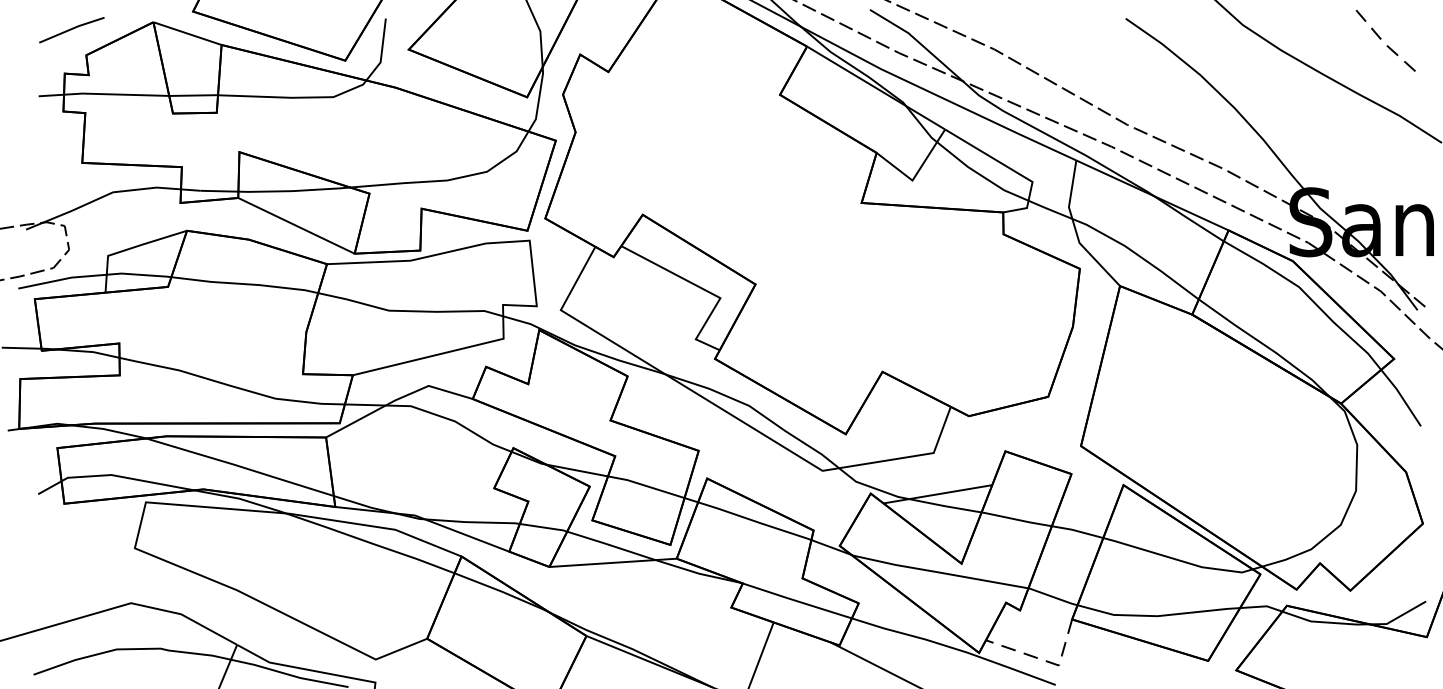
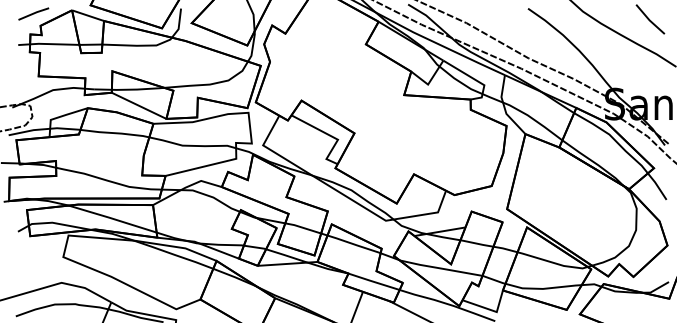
line: (1384, 43) -> (649, 20), dashed -> solid
line: (1045, 660) -> (490, 309), dashed -> solid

